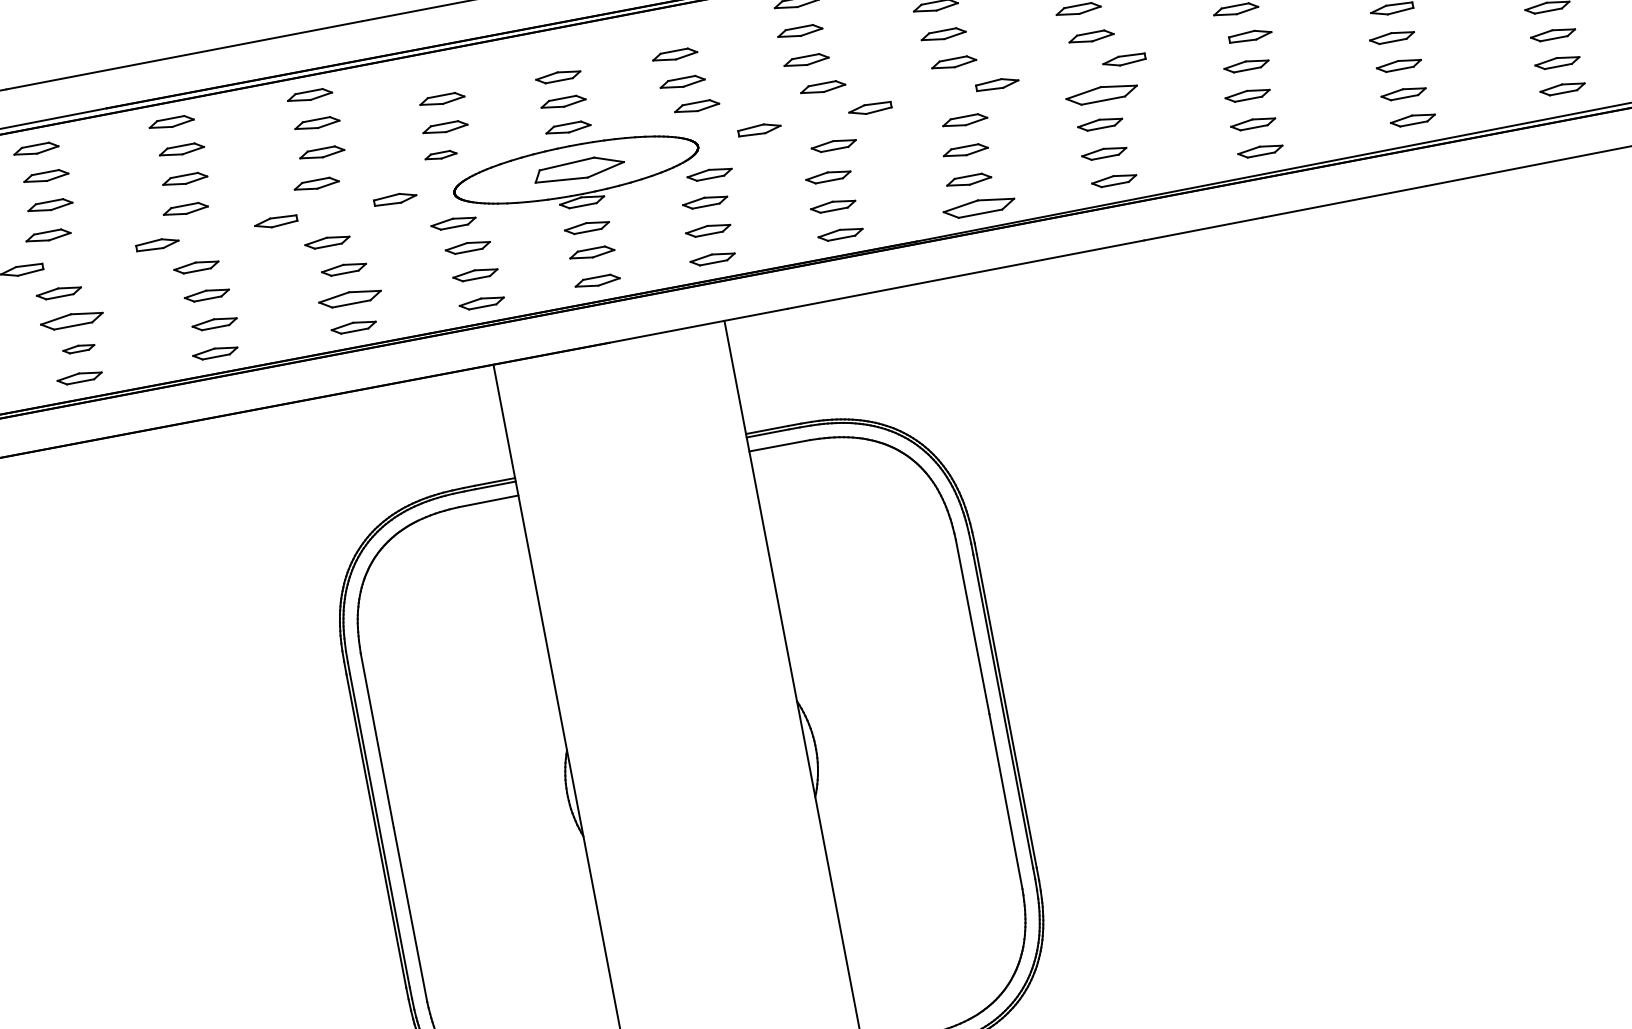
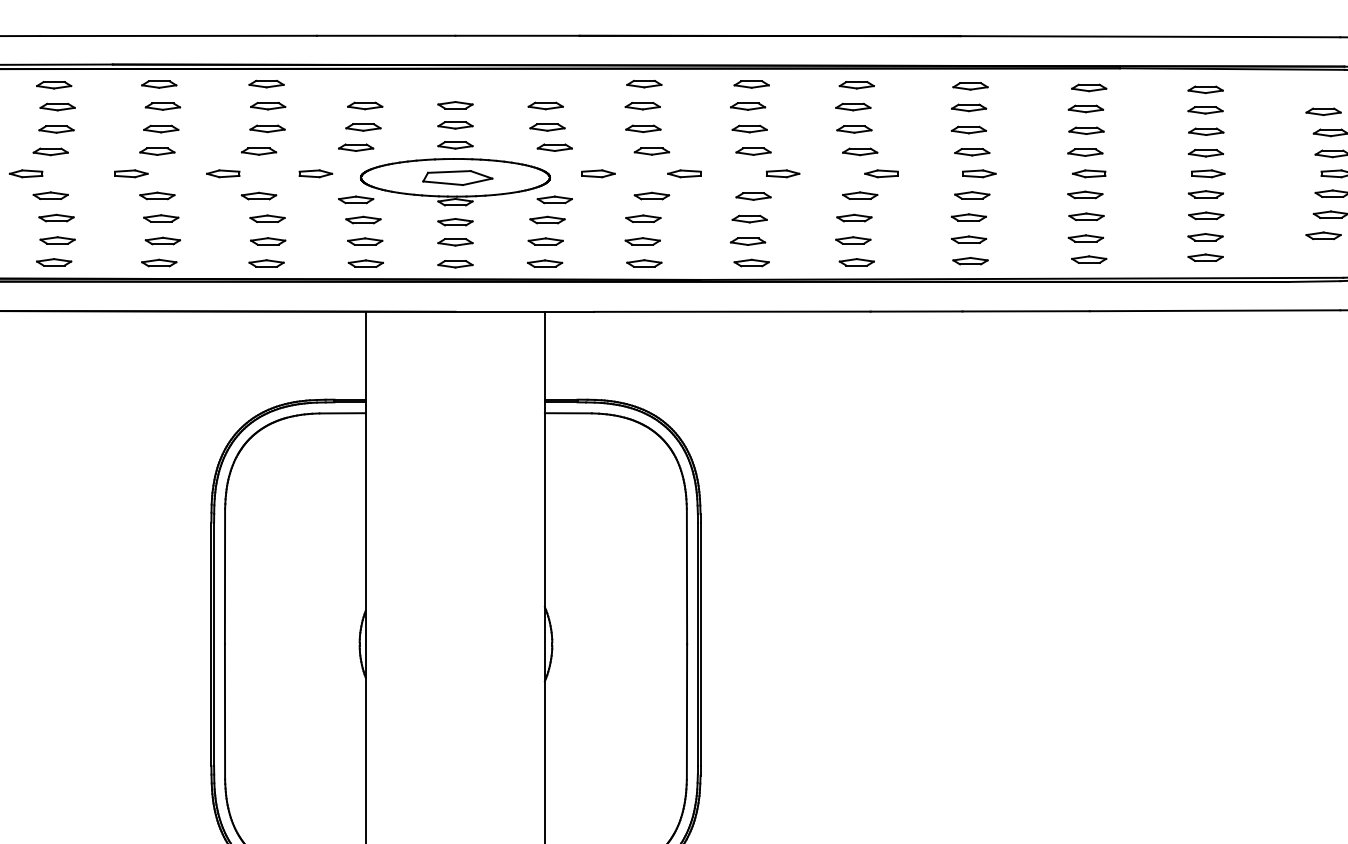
part: (1102, 93) -> (860, 195), size x0.62
part: (441, 155) -> (356, 147), size x1.43
part: (978, 206) -> (751, 262), size x0.62
part: (350, 298) -> (268, 241), size x0.71
part: (71, 319) -> (56, 217), size x0.71
part: (78, 348) -> (57, 240), size x1.43

